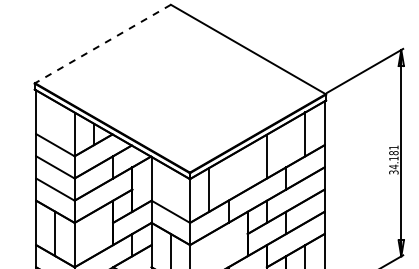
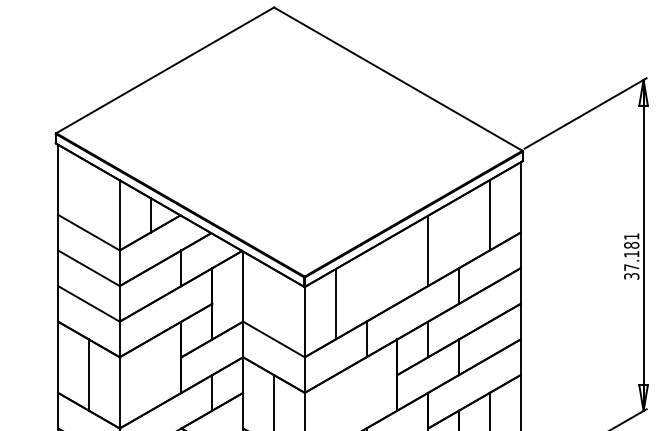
line: (102, 44) -> (164, 71), dashed -> solid
text: (393, 166) -> (631, 266), 34.181 -> 37.181

